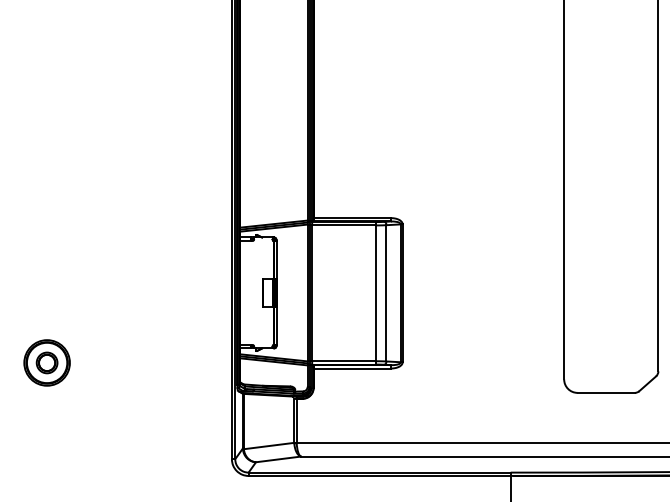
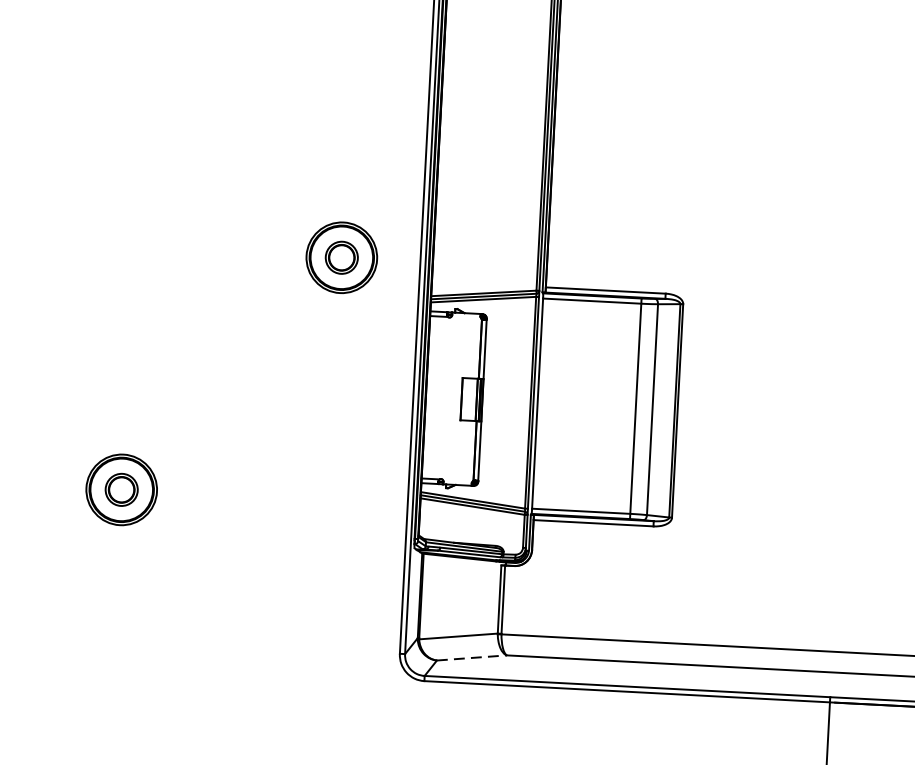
part: (180, 205) -> (340, 257), added
line: (278, 459) -> (471, 658), solid -> dashed

